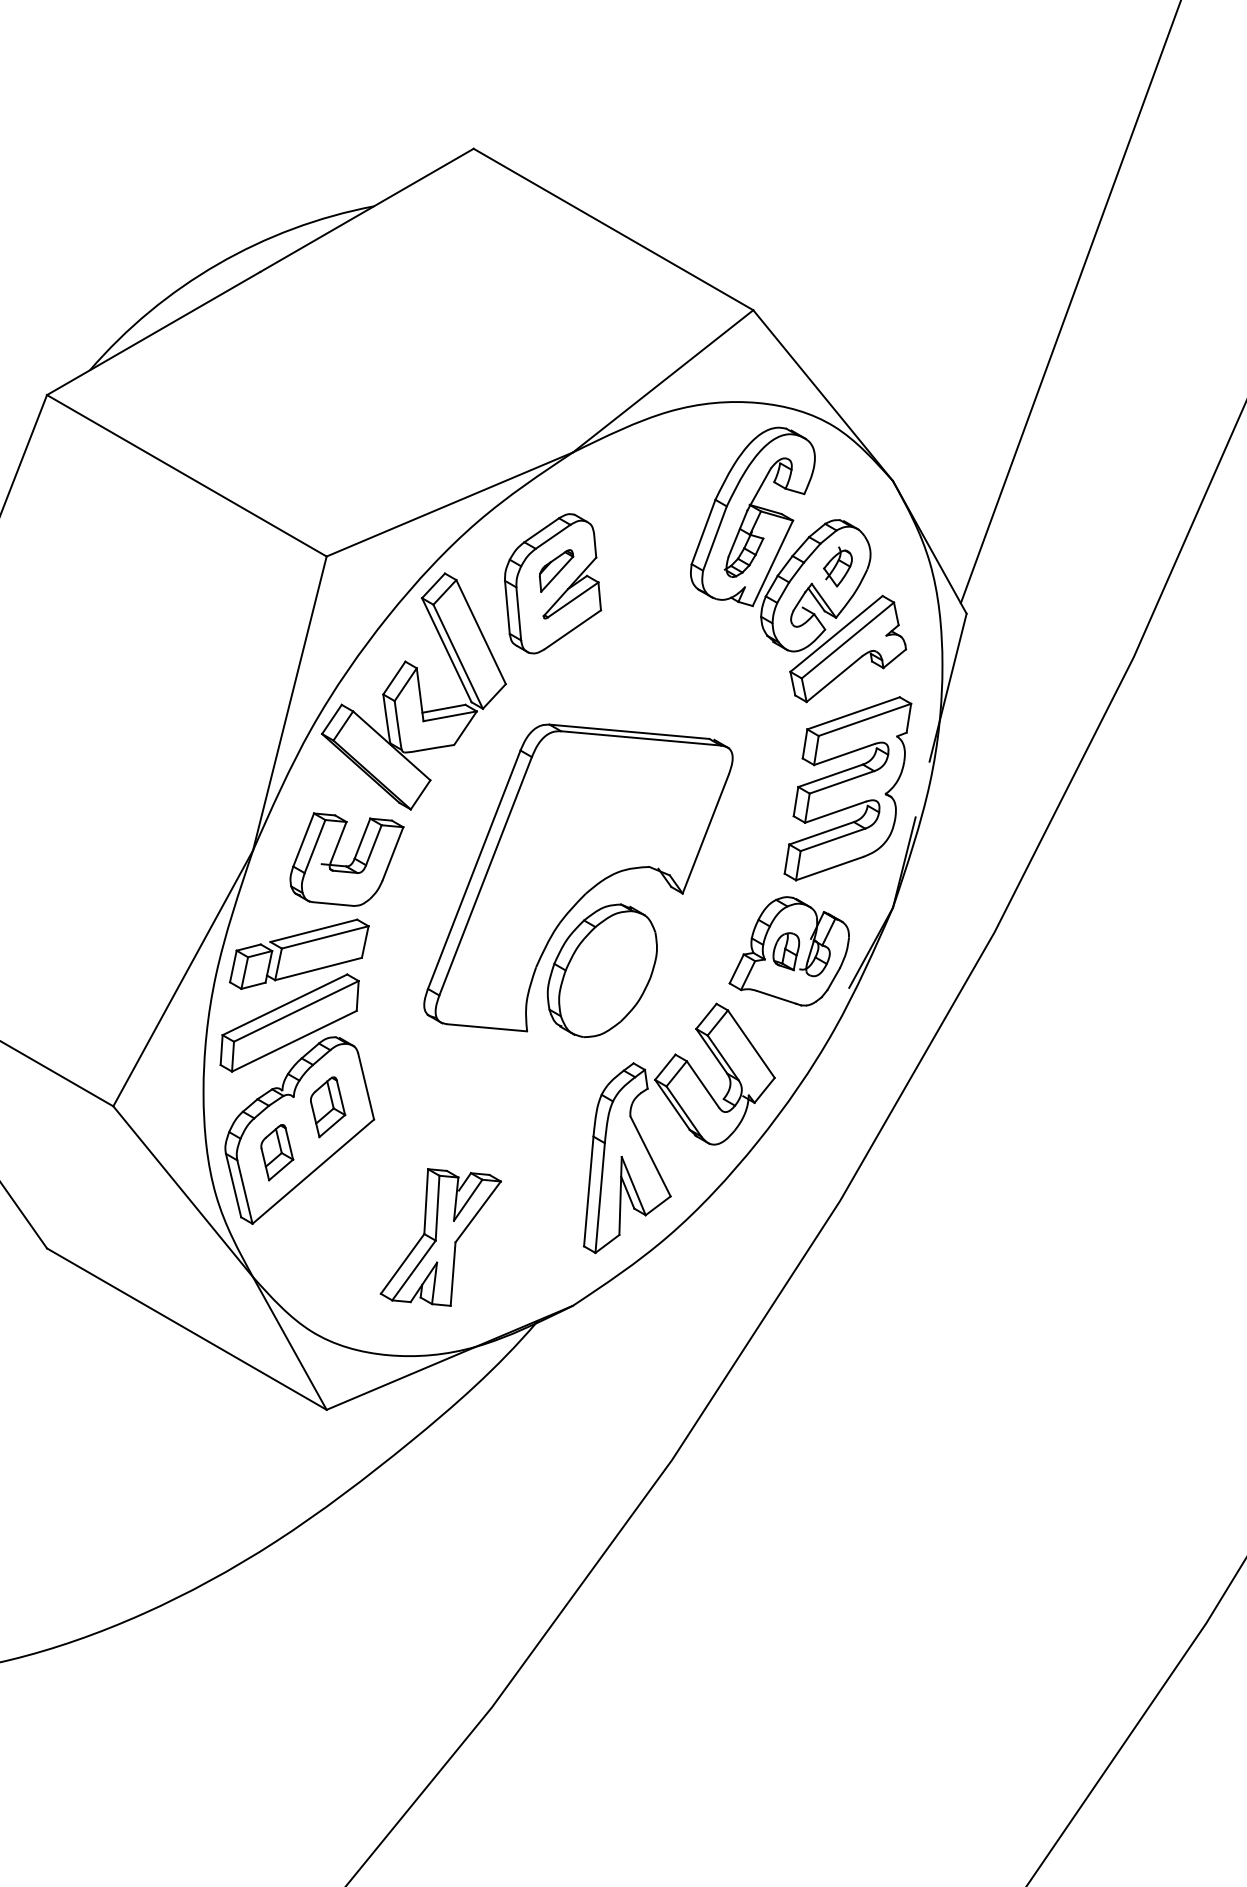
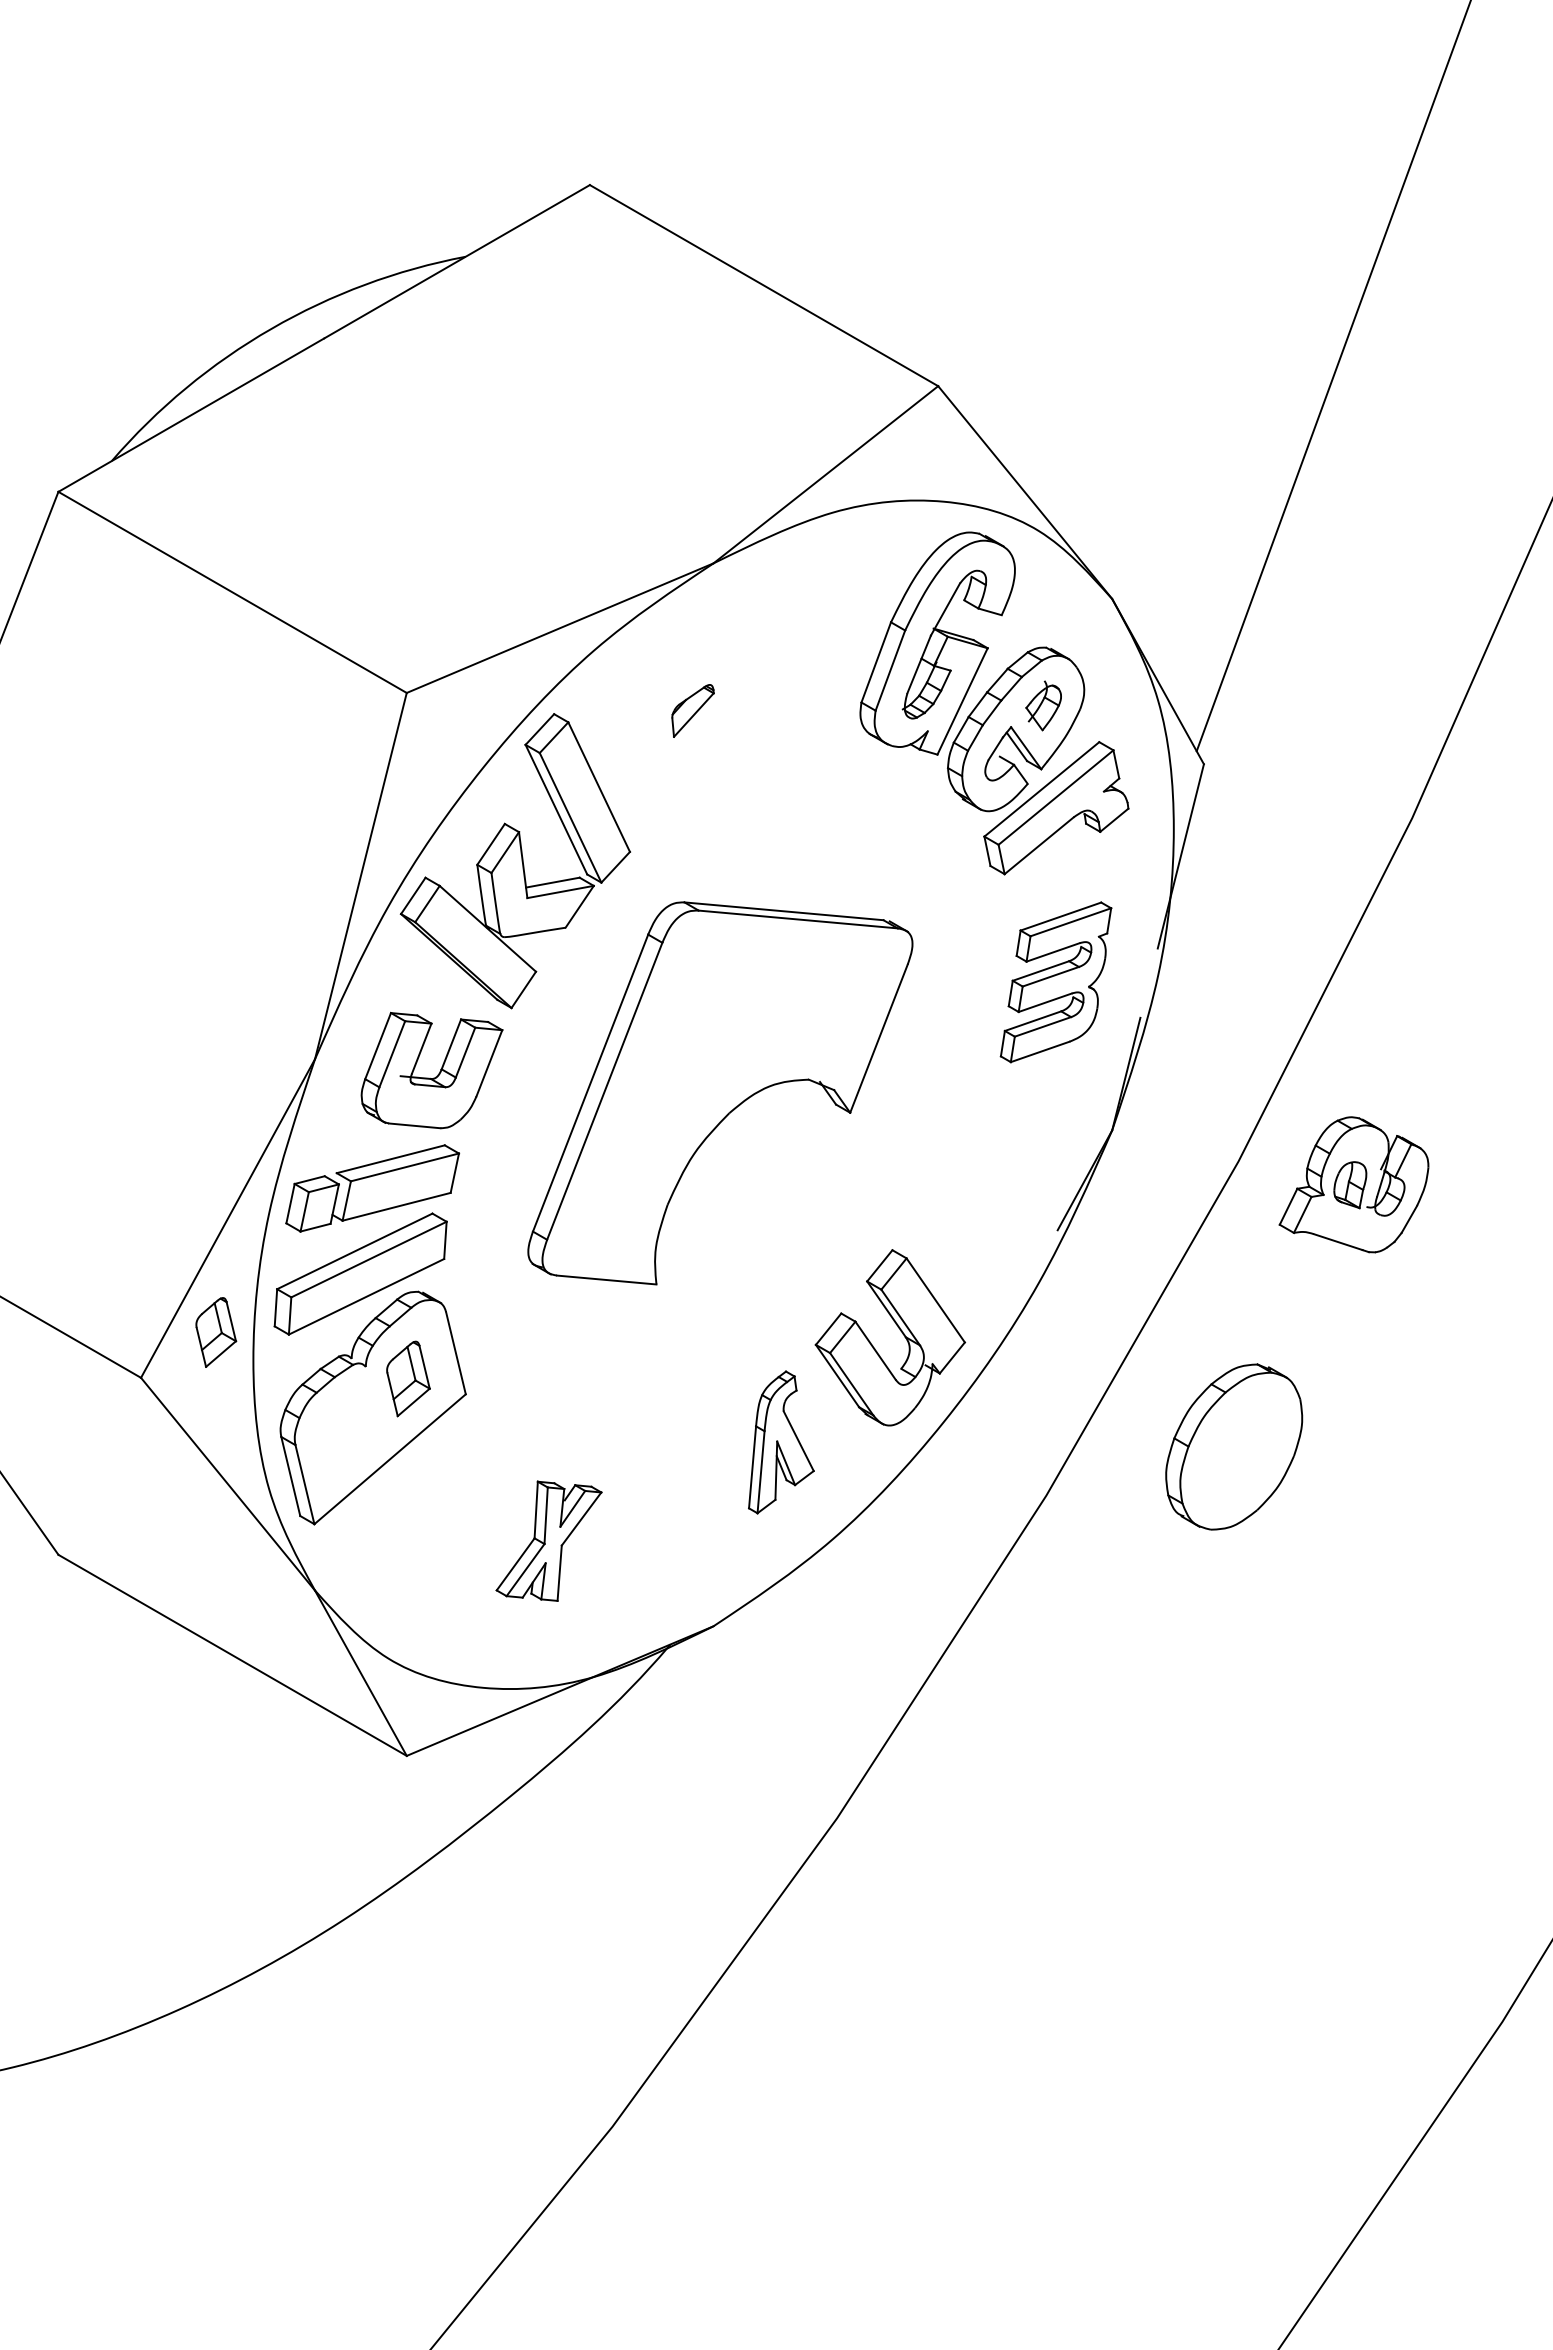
part: (552, 583) -> (688, 726), removed
part: (847, 788) -> (1055, 982), size x0.7
part: (788, 951) -> (1353, 1184), moved
part: (602, 970) -> (1234, 1446), moved
part: (277, 1152) -> (216, 1332), moved
part: (627, 1158) -> (781, 1442), size x0.6
part: (440, 1237) -> (548, 1541), size x0.7

